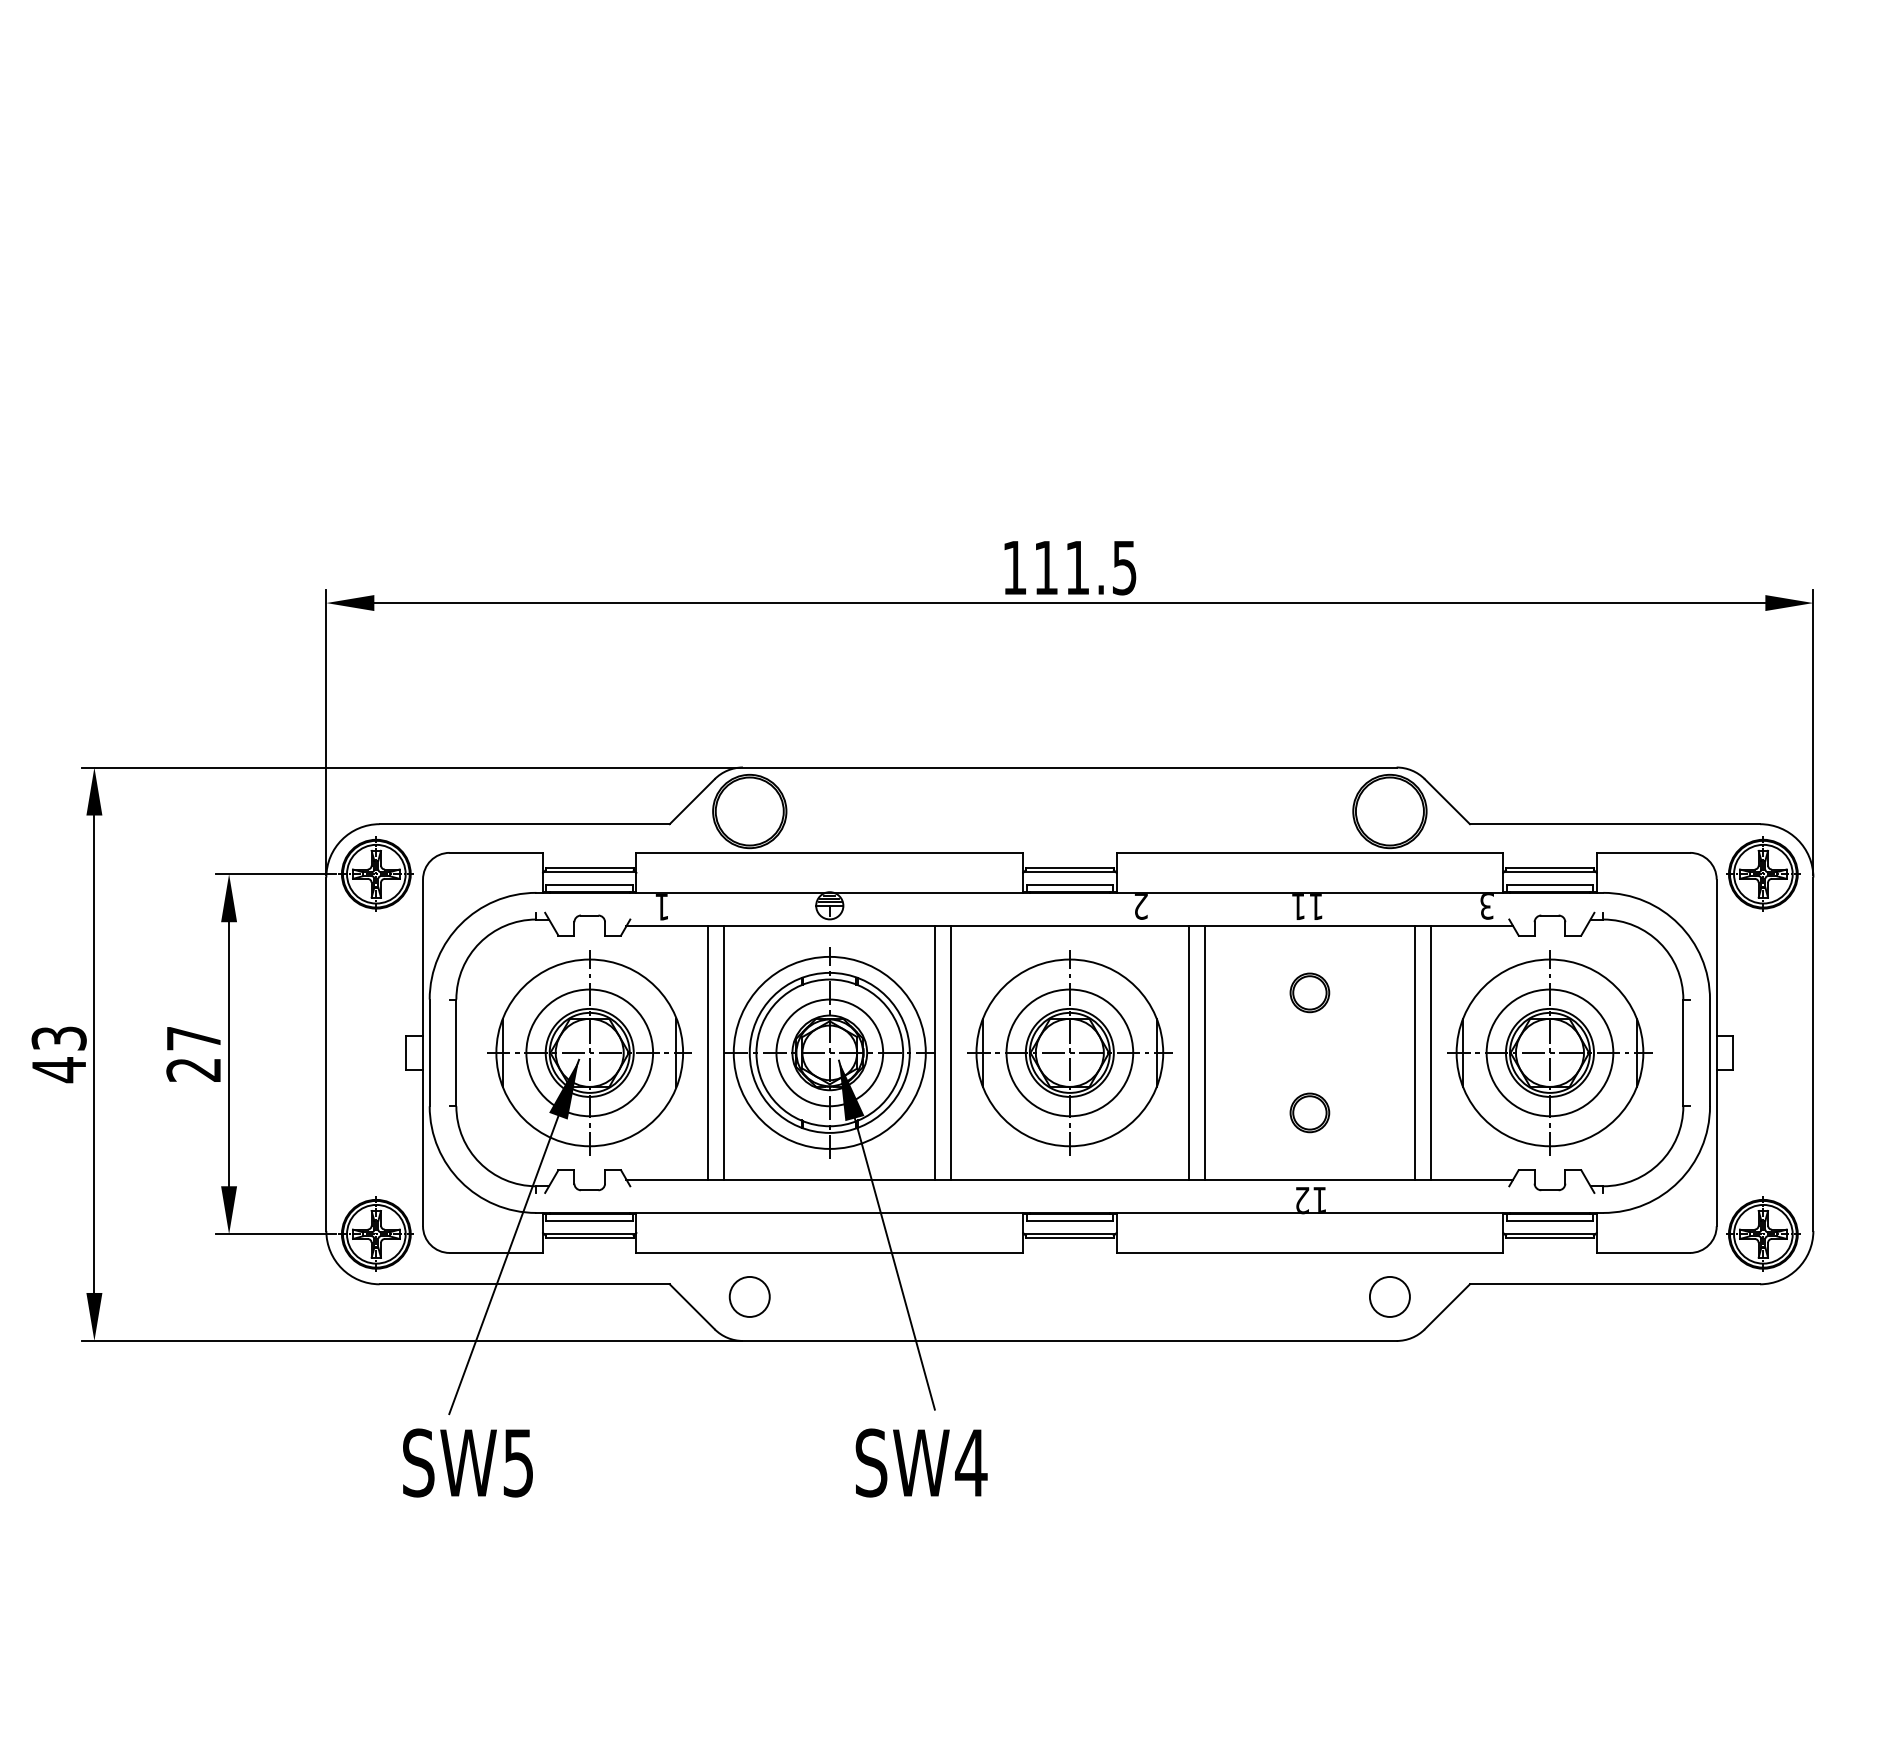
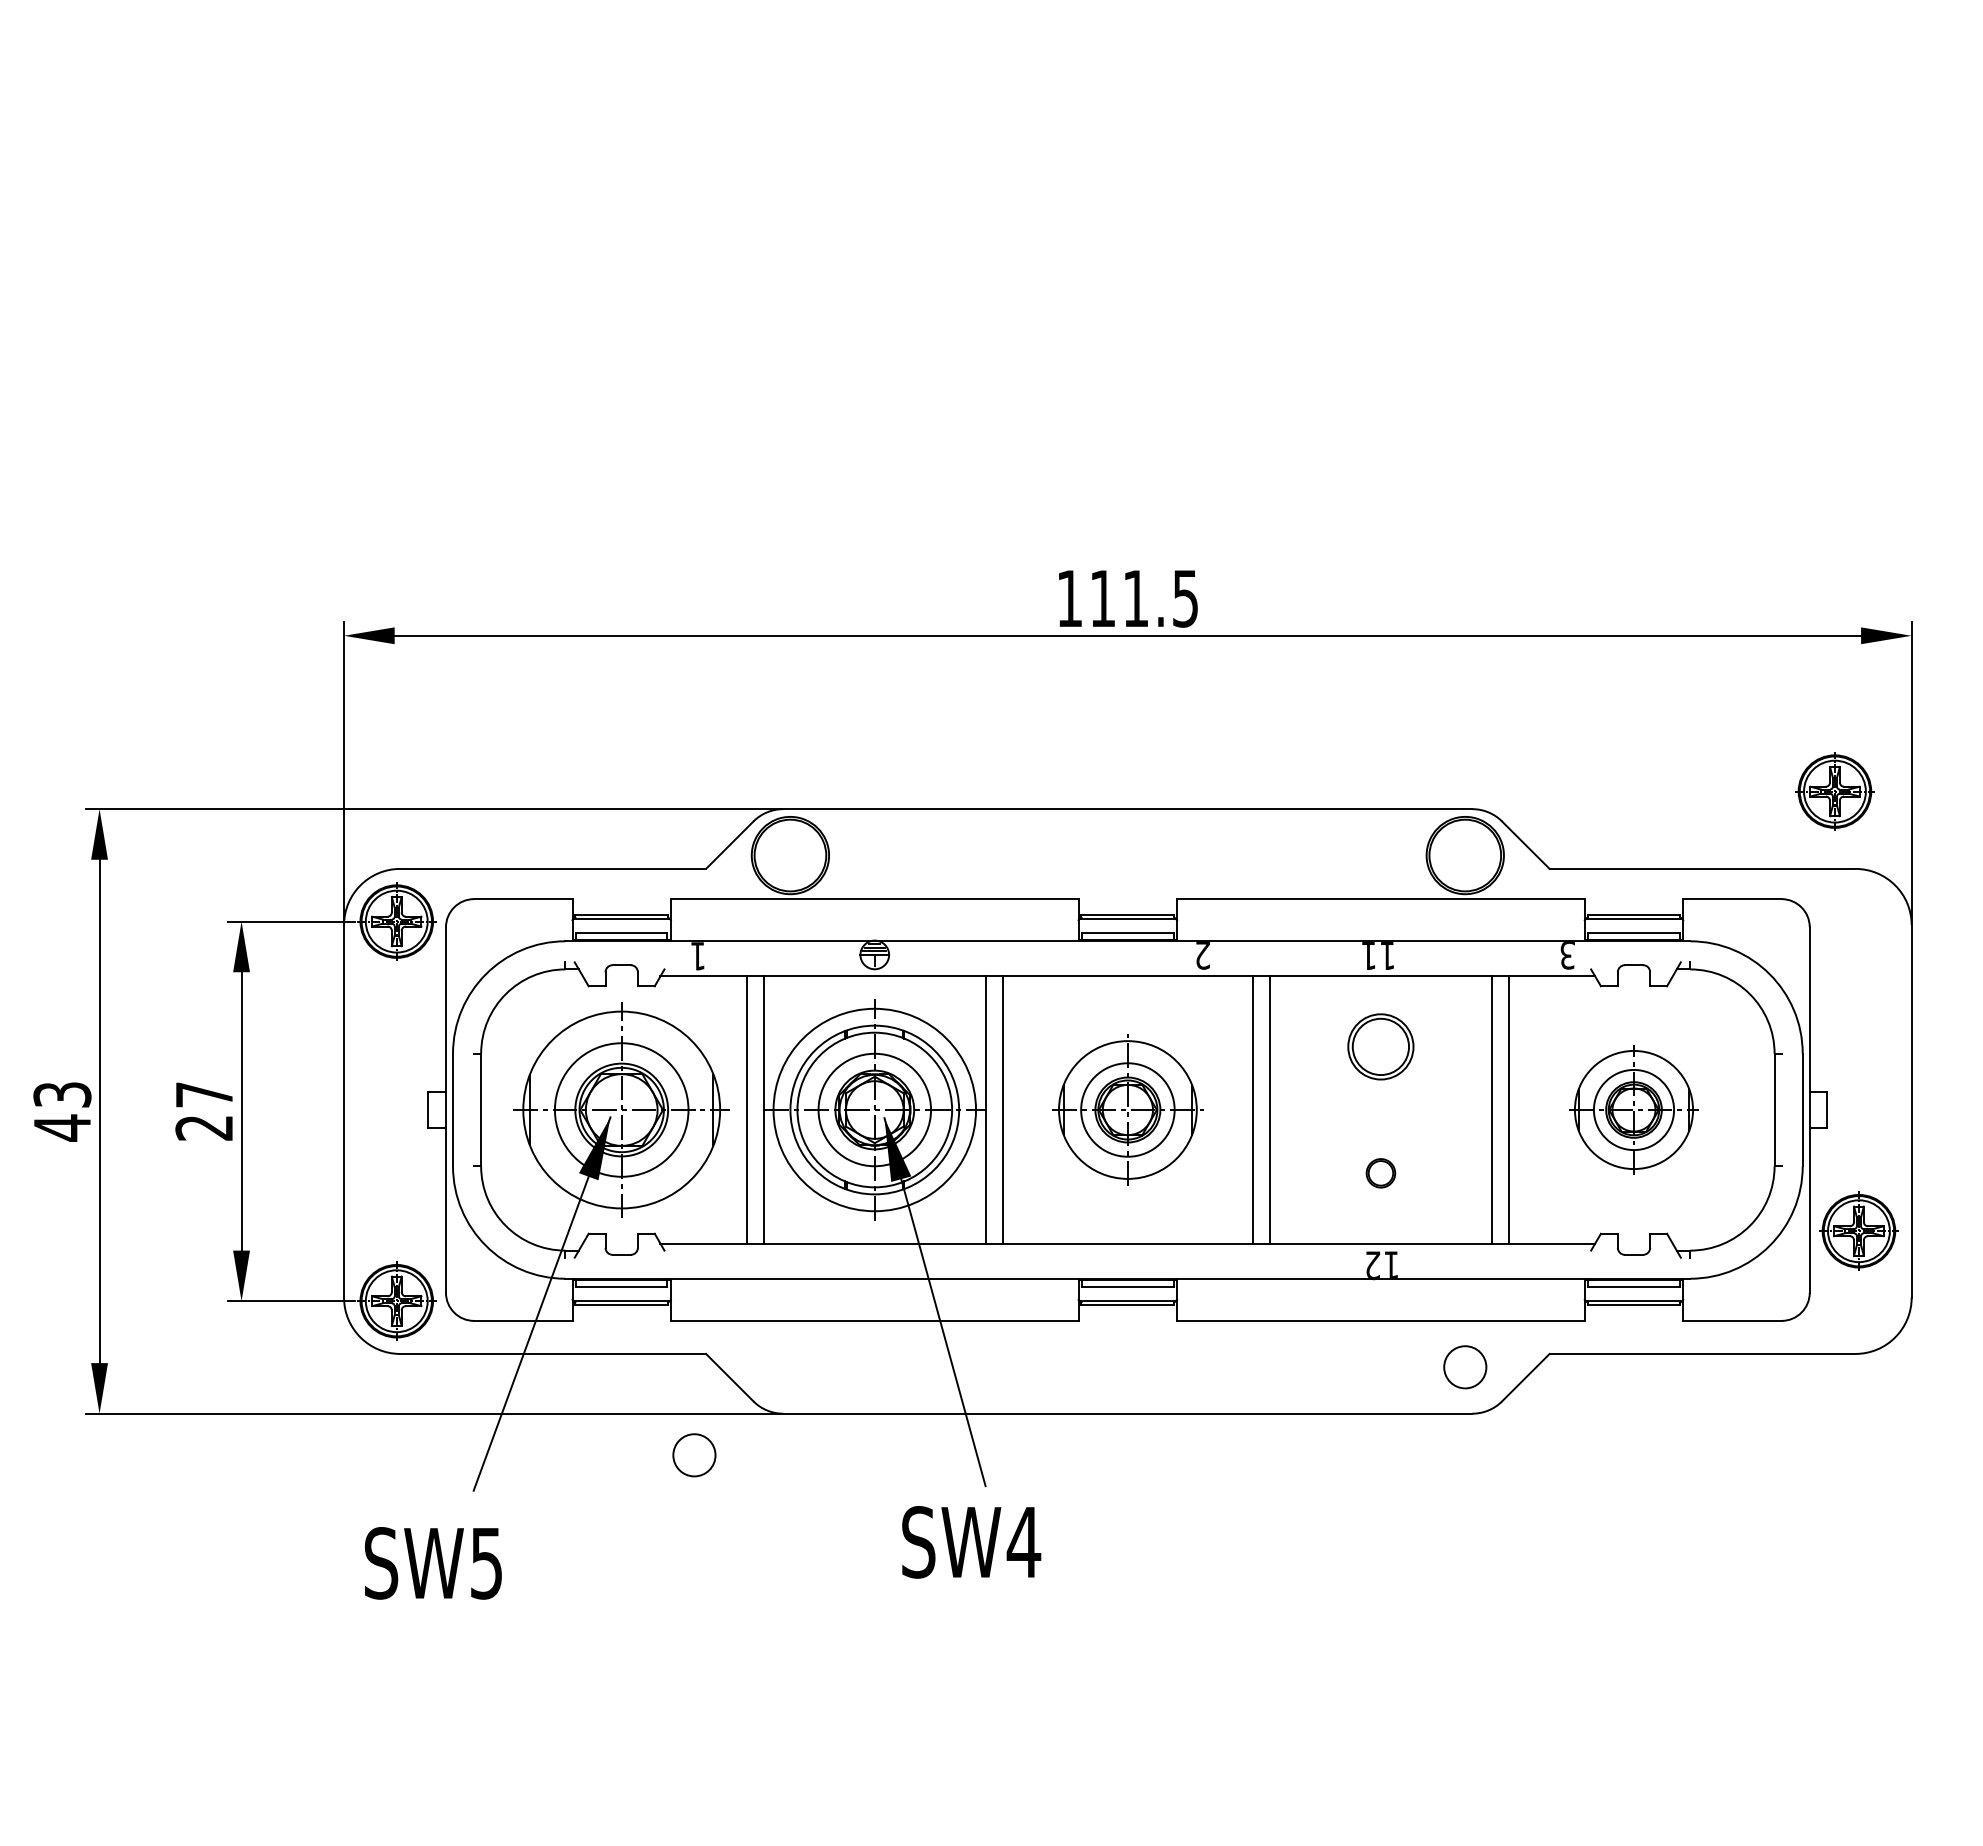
part: (1762, 874) -> (1834, 791), moved
part: (1309, 992) -> (1380, 1046), size x1.6
part: (1069, 1052) -> (1127, 1109), size x0.7
part: (1549, 1052) -> (1633, 1109), size x0.6
part: (1309, 1113) -> (1380, 1173), size x0.7
part: (1762, 1233) -> (1858, 1230), moved
circle: (749, 1297) -> (694, 1455), moved
text: (467, 1463) -> (432, 1563), moved

